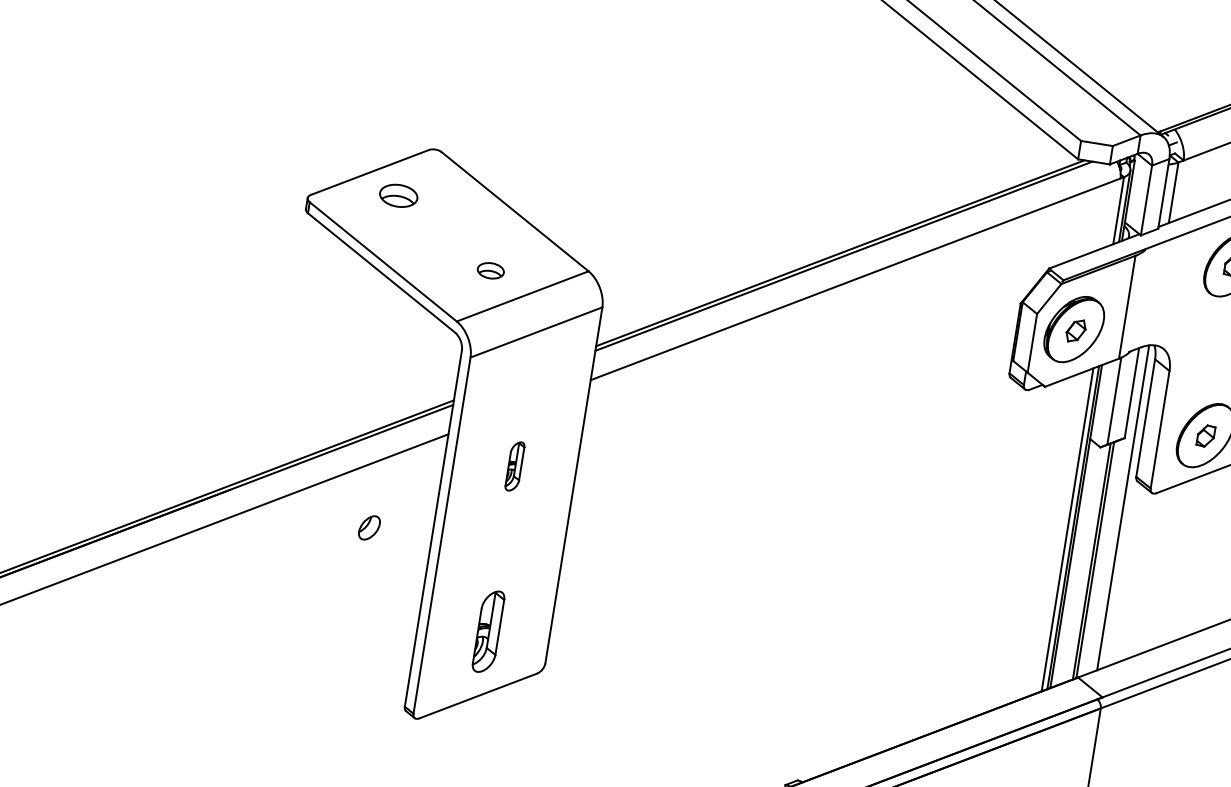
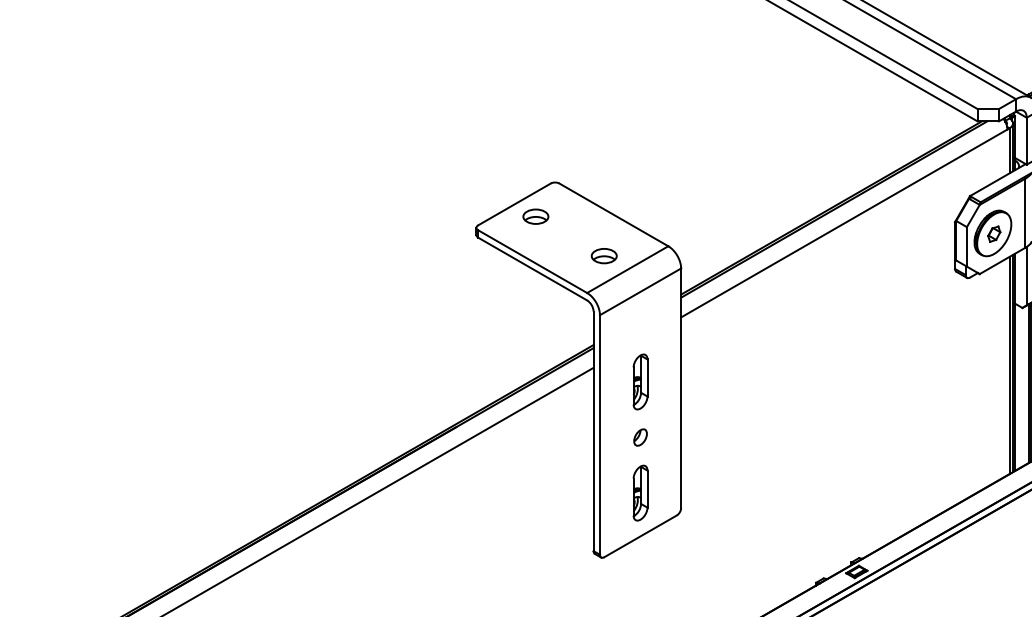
part: (489, 271) -> (603, 256), size x1.43
part: (515, 465) -> (640, 381), size x1.67
part: (369, 527) -> (640, 437), moved

